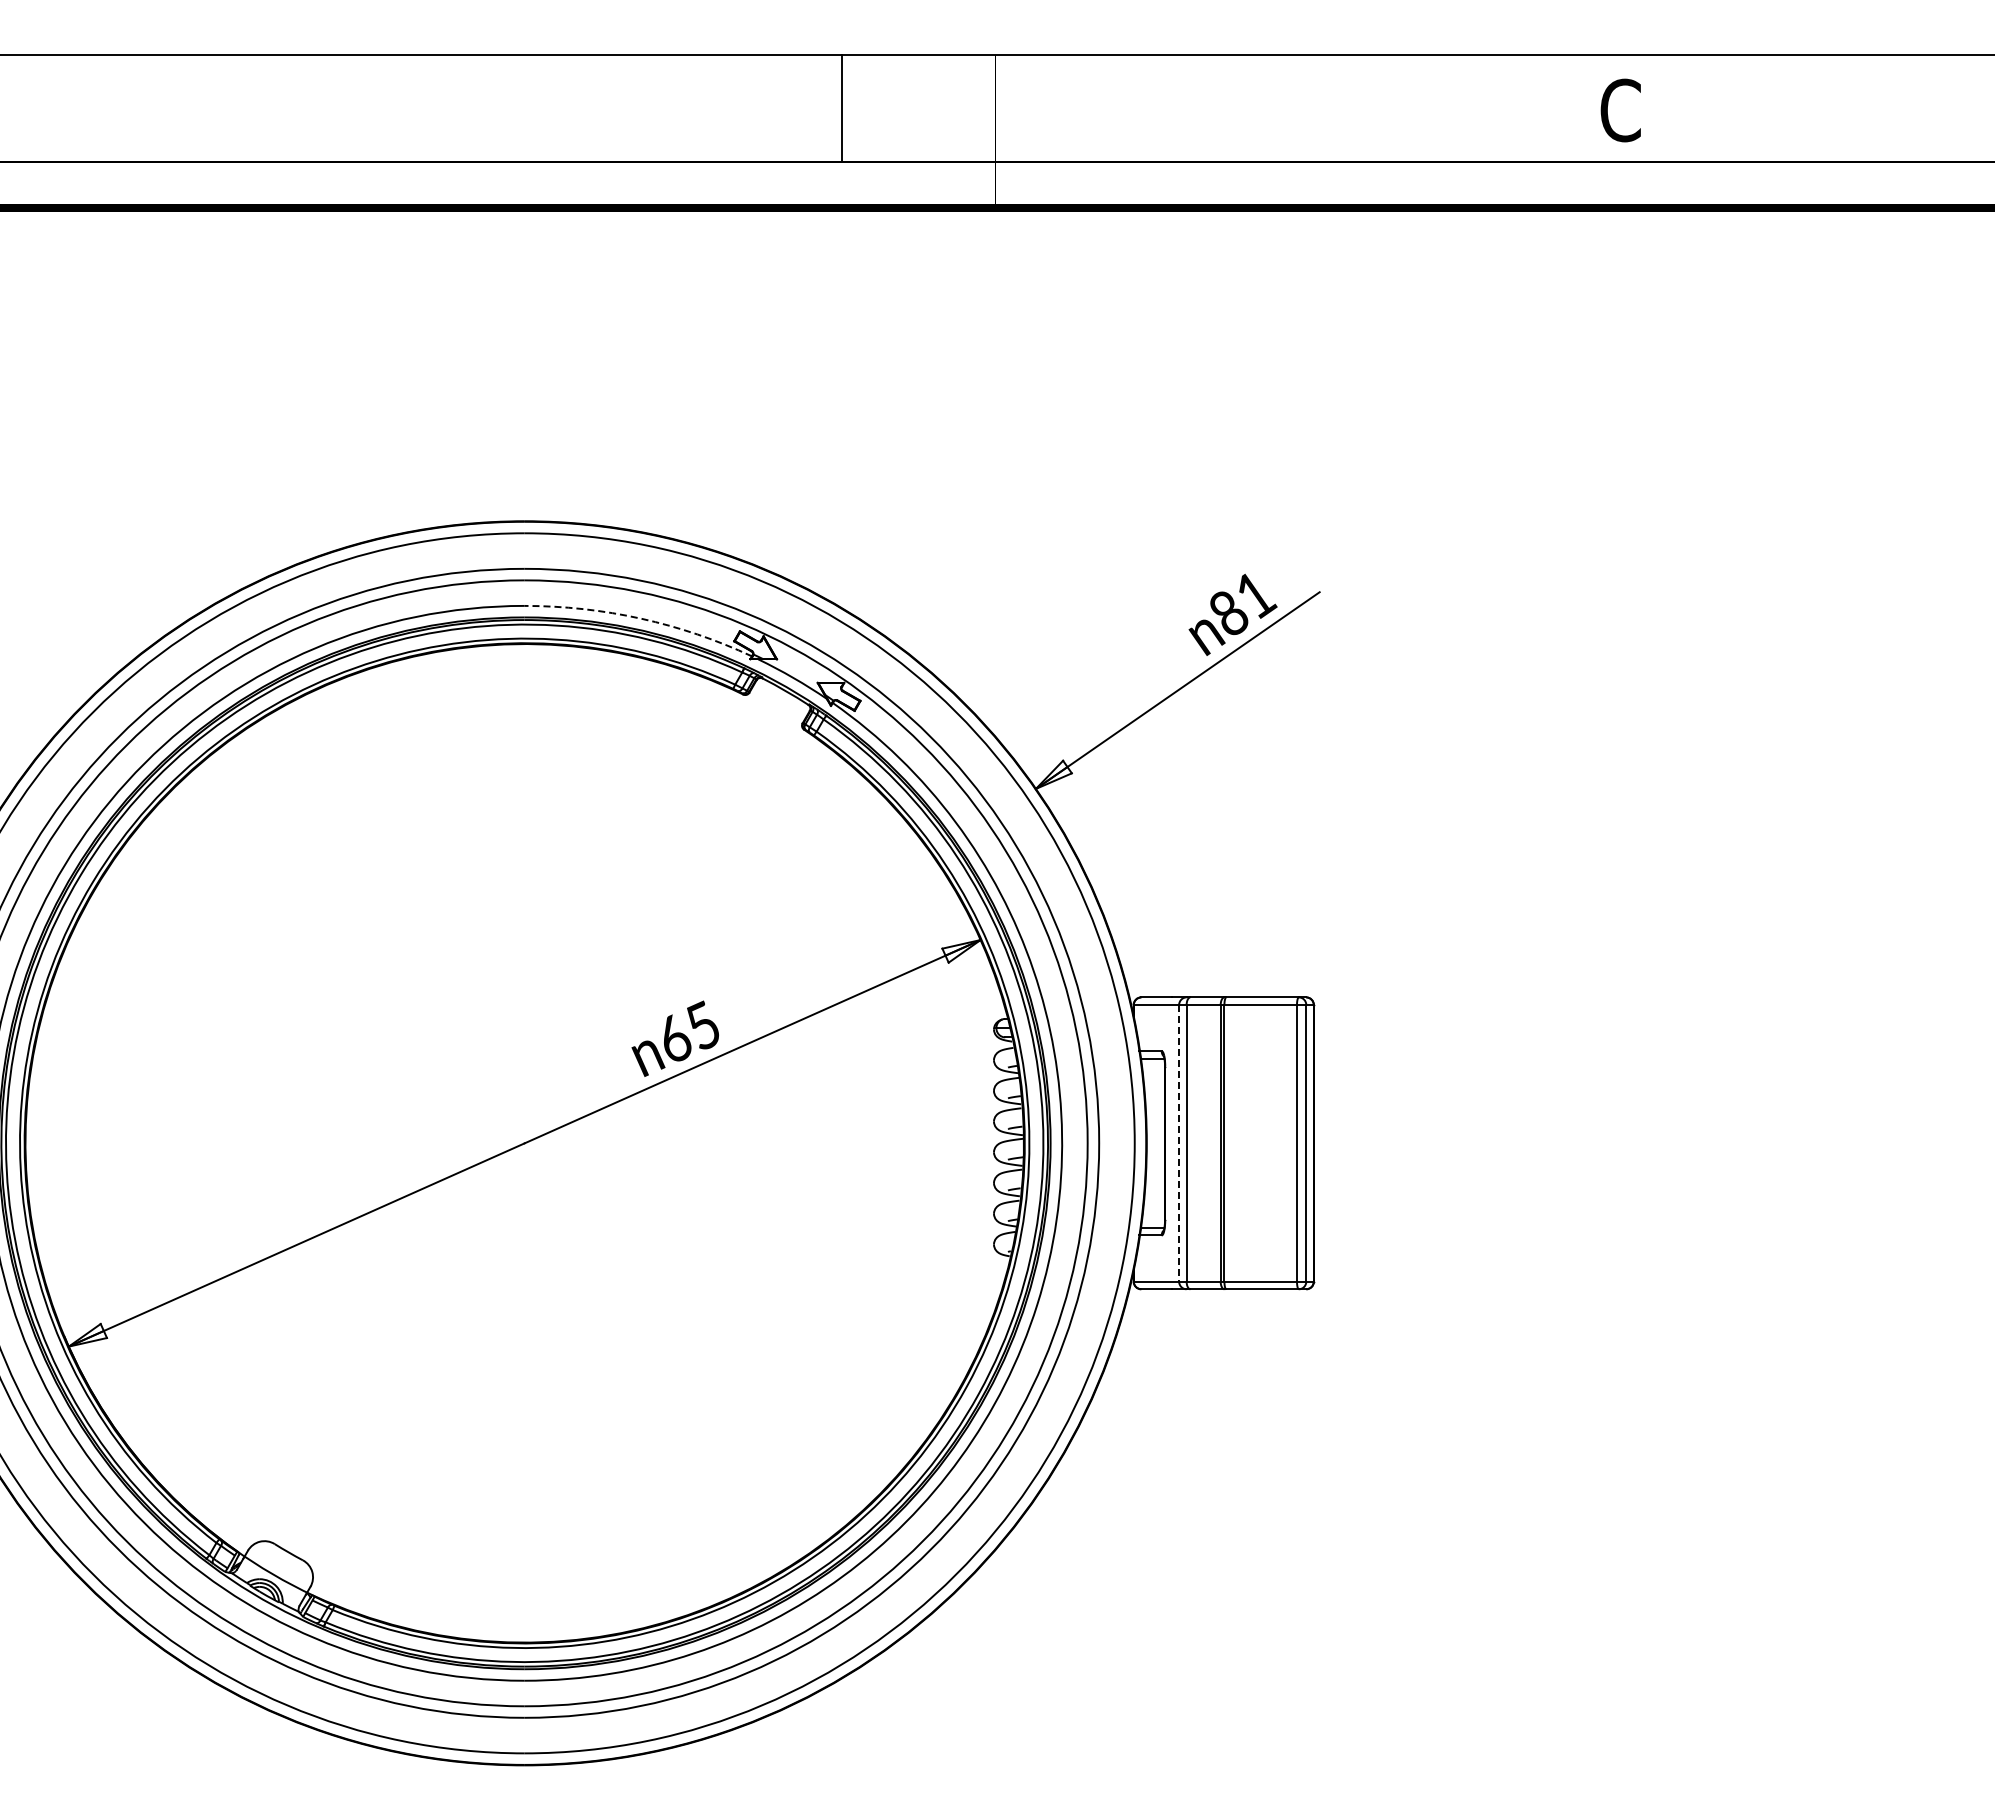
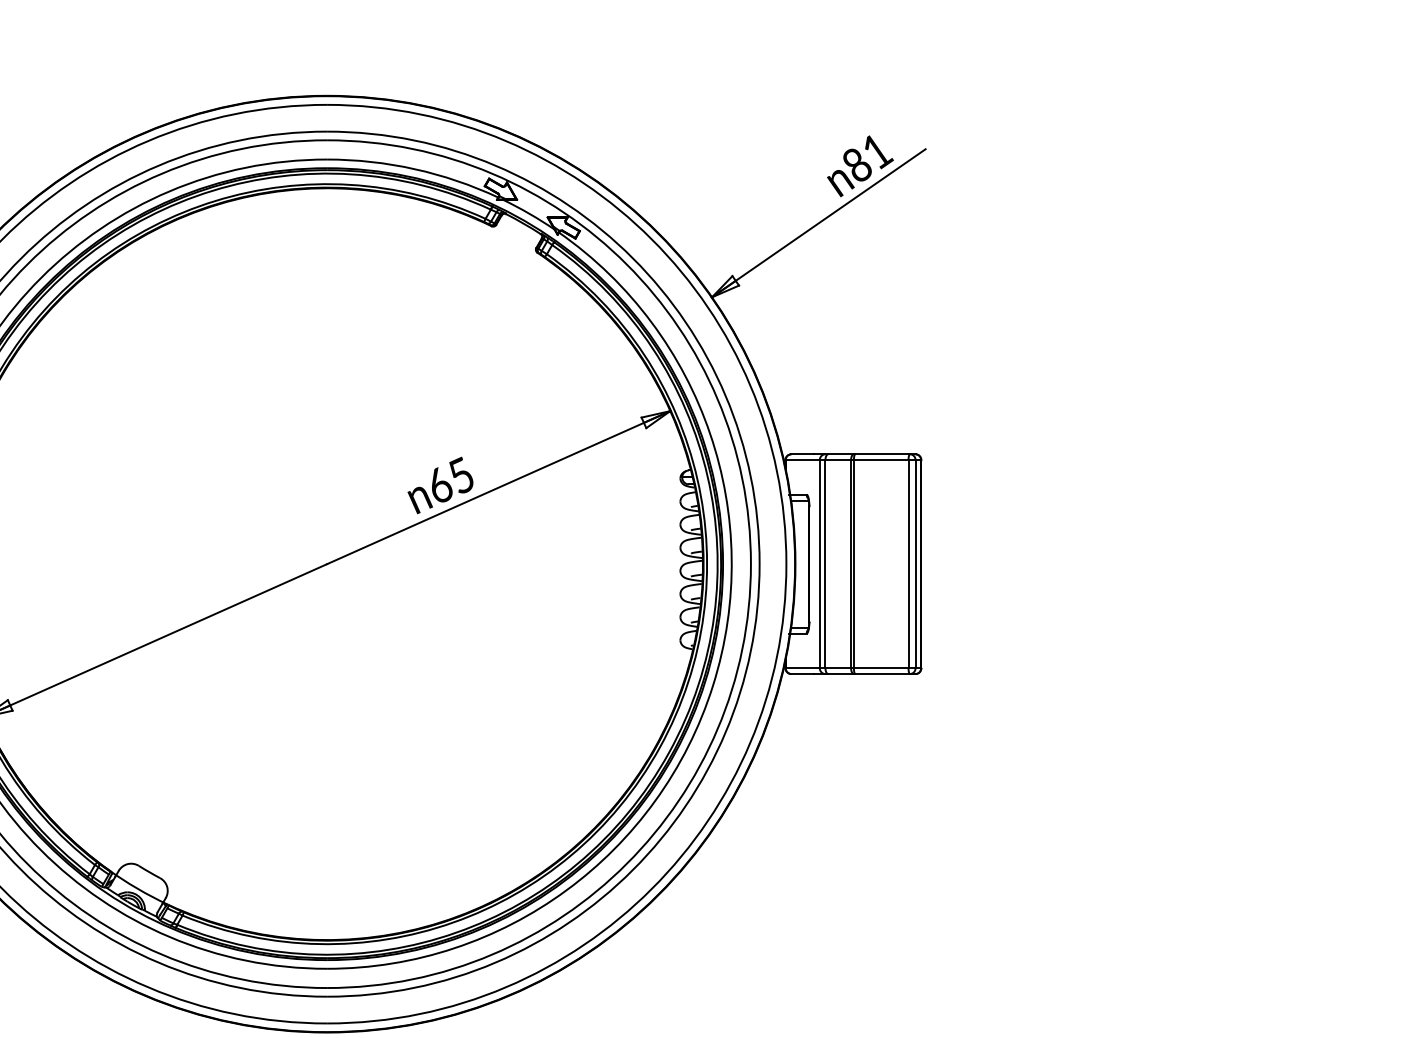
arc: (641, 618) -> (415, 169), dashed -> solid
line: (1179, 1143) -> (820, 564), dashed -> solid

